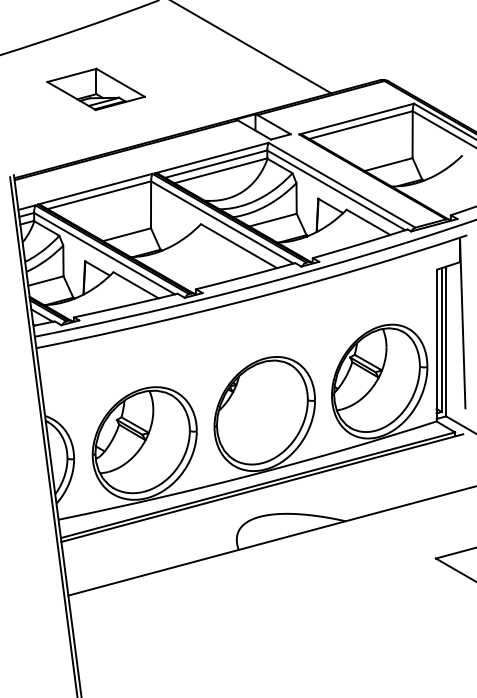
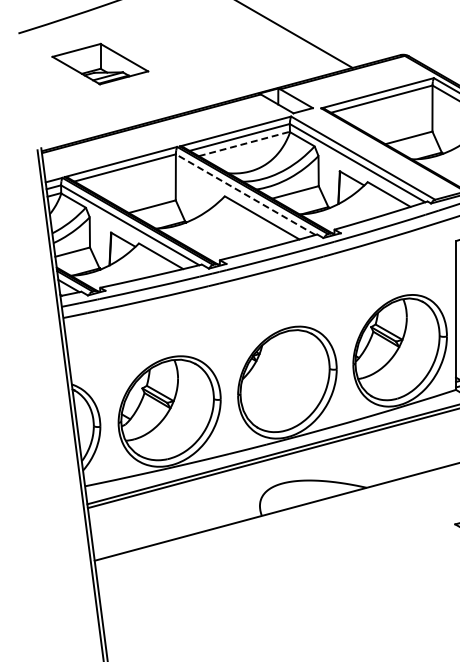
part: (95, 88) -> (99, 63), moved
line: (221, 170) -> (244, 143), solid -> dashed
line: (221, 222) -> (244, 194), solid -> dashed

